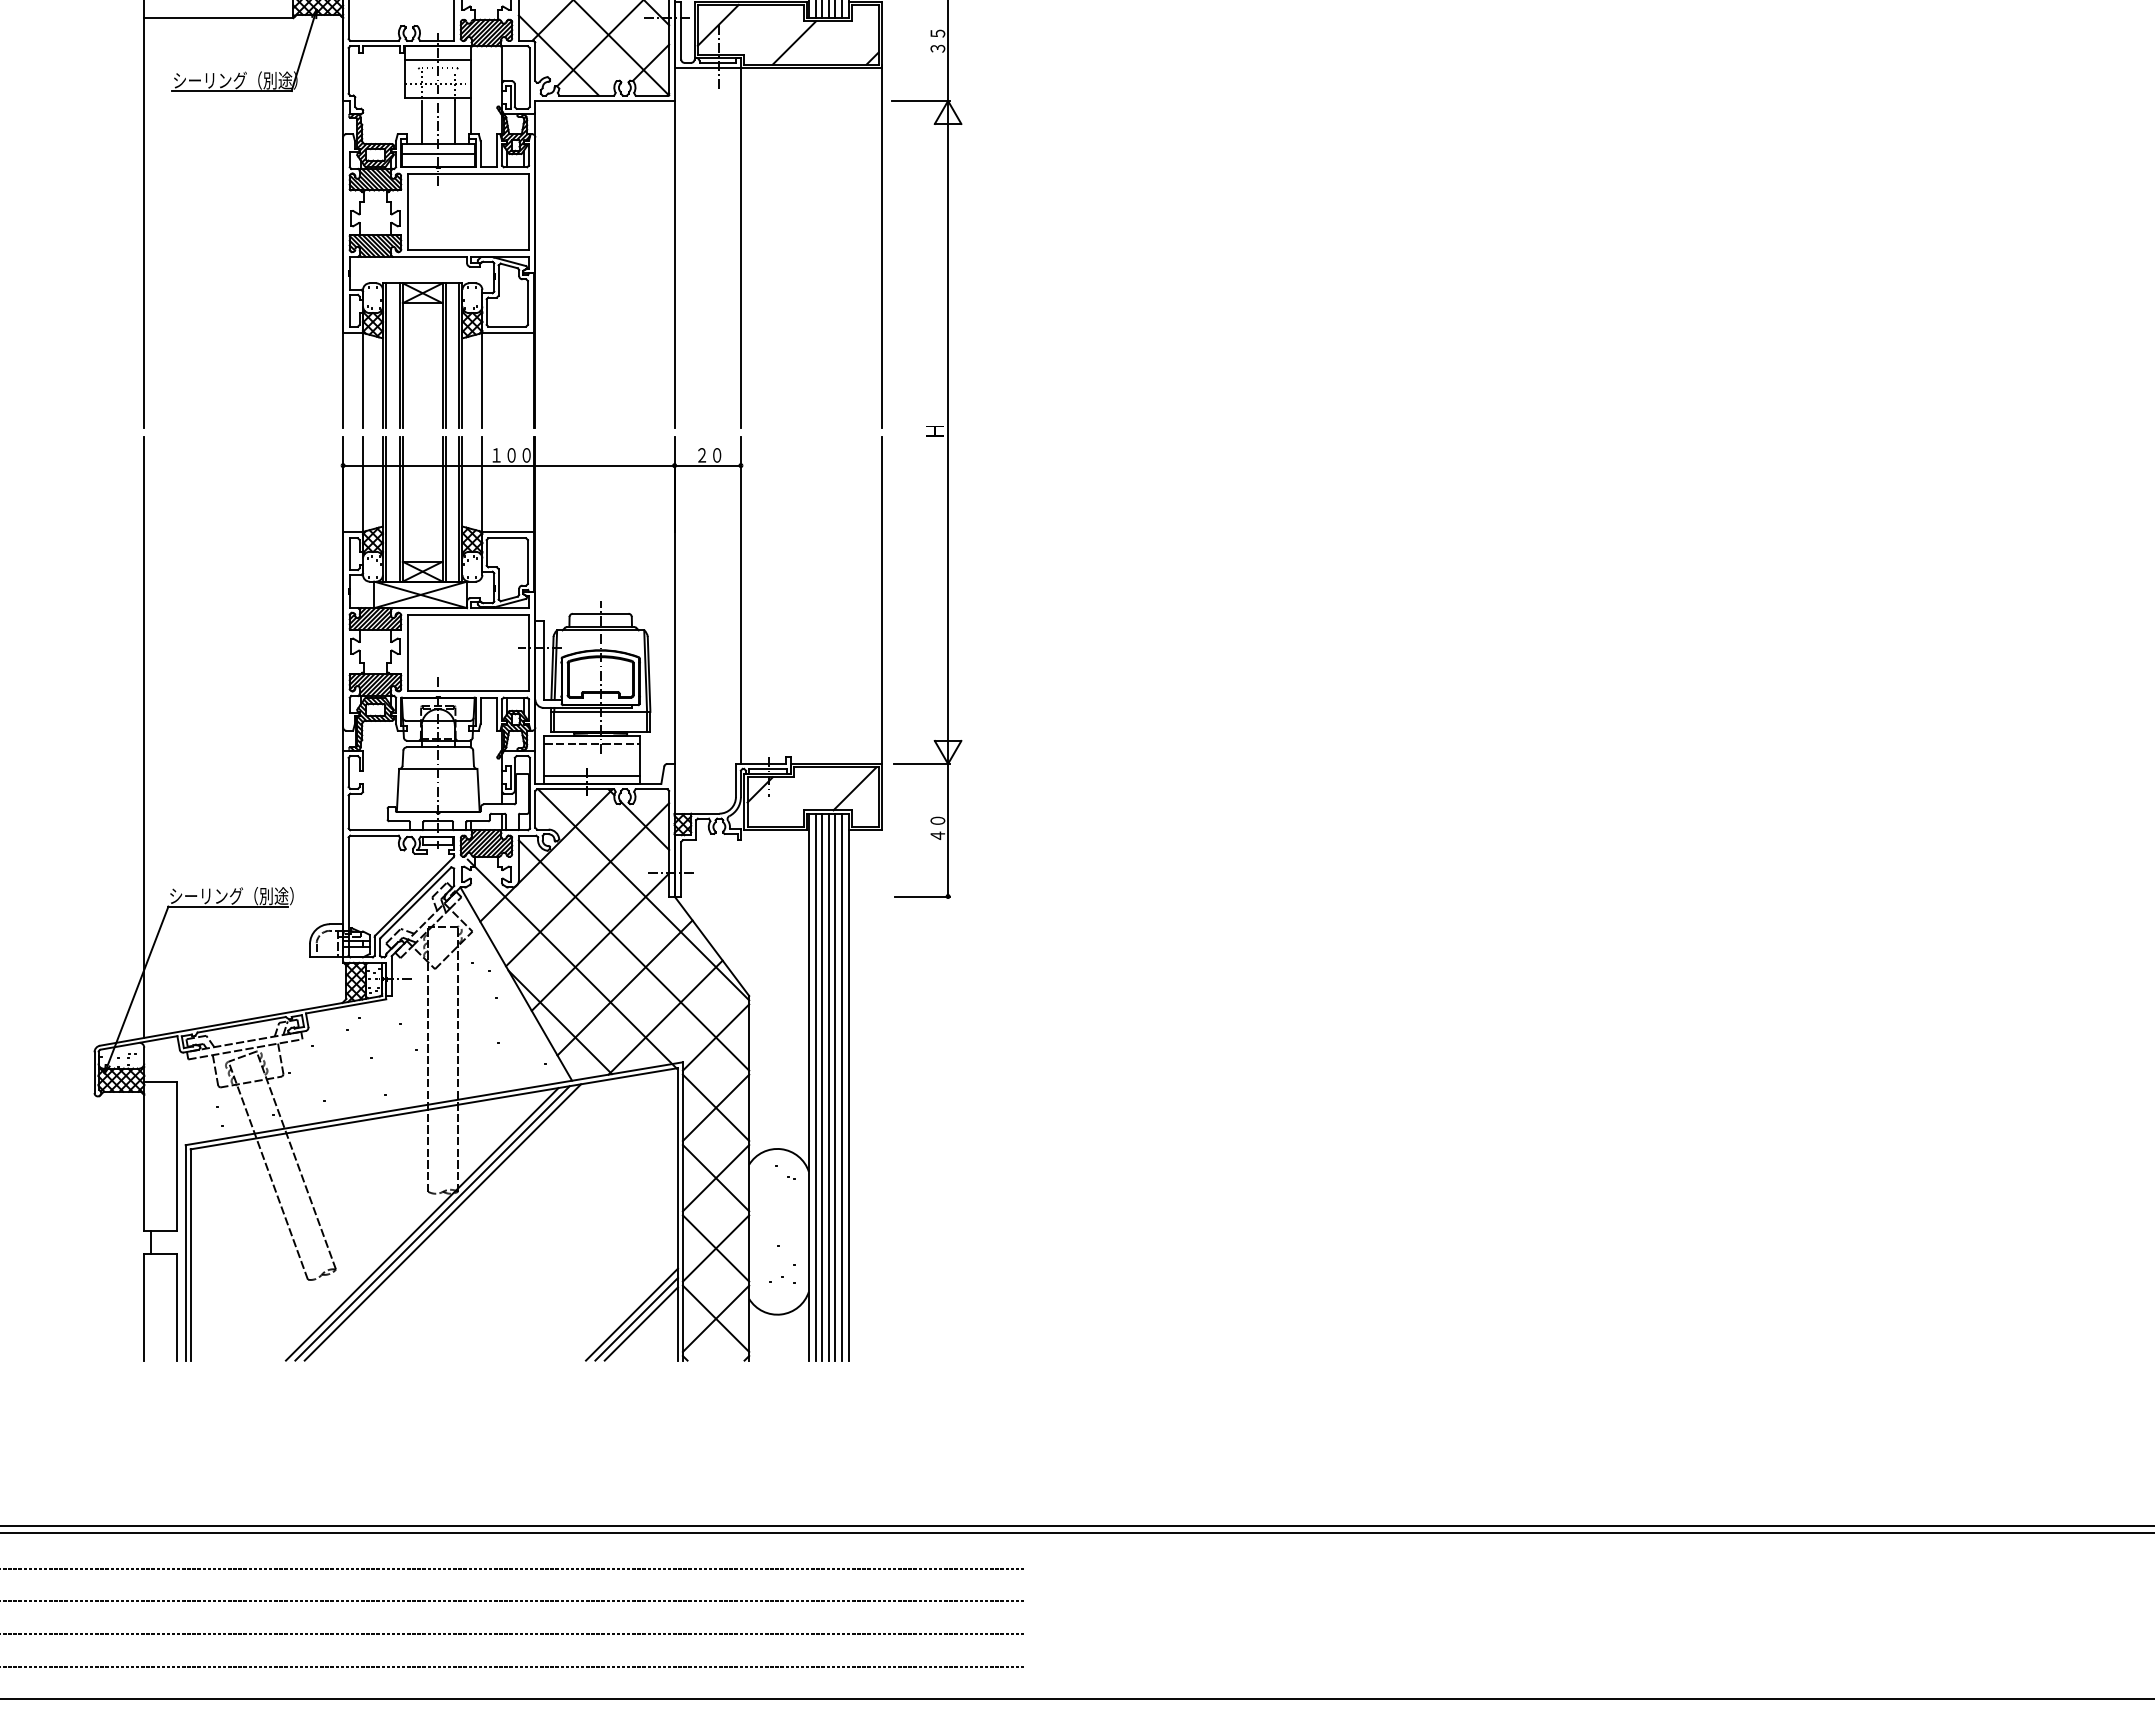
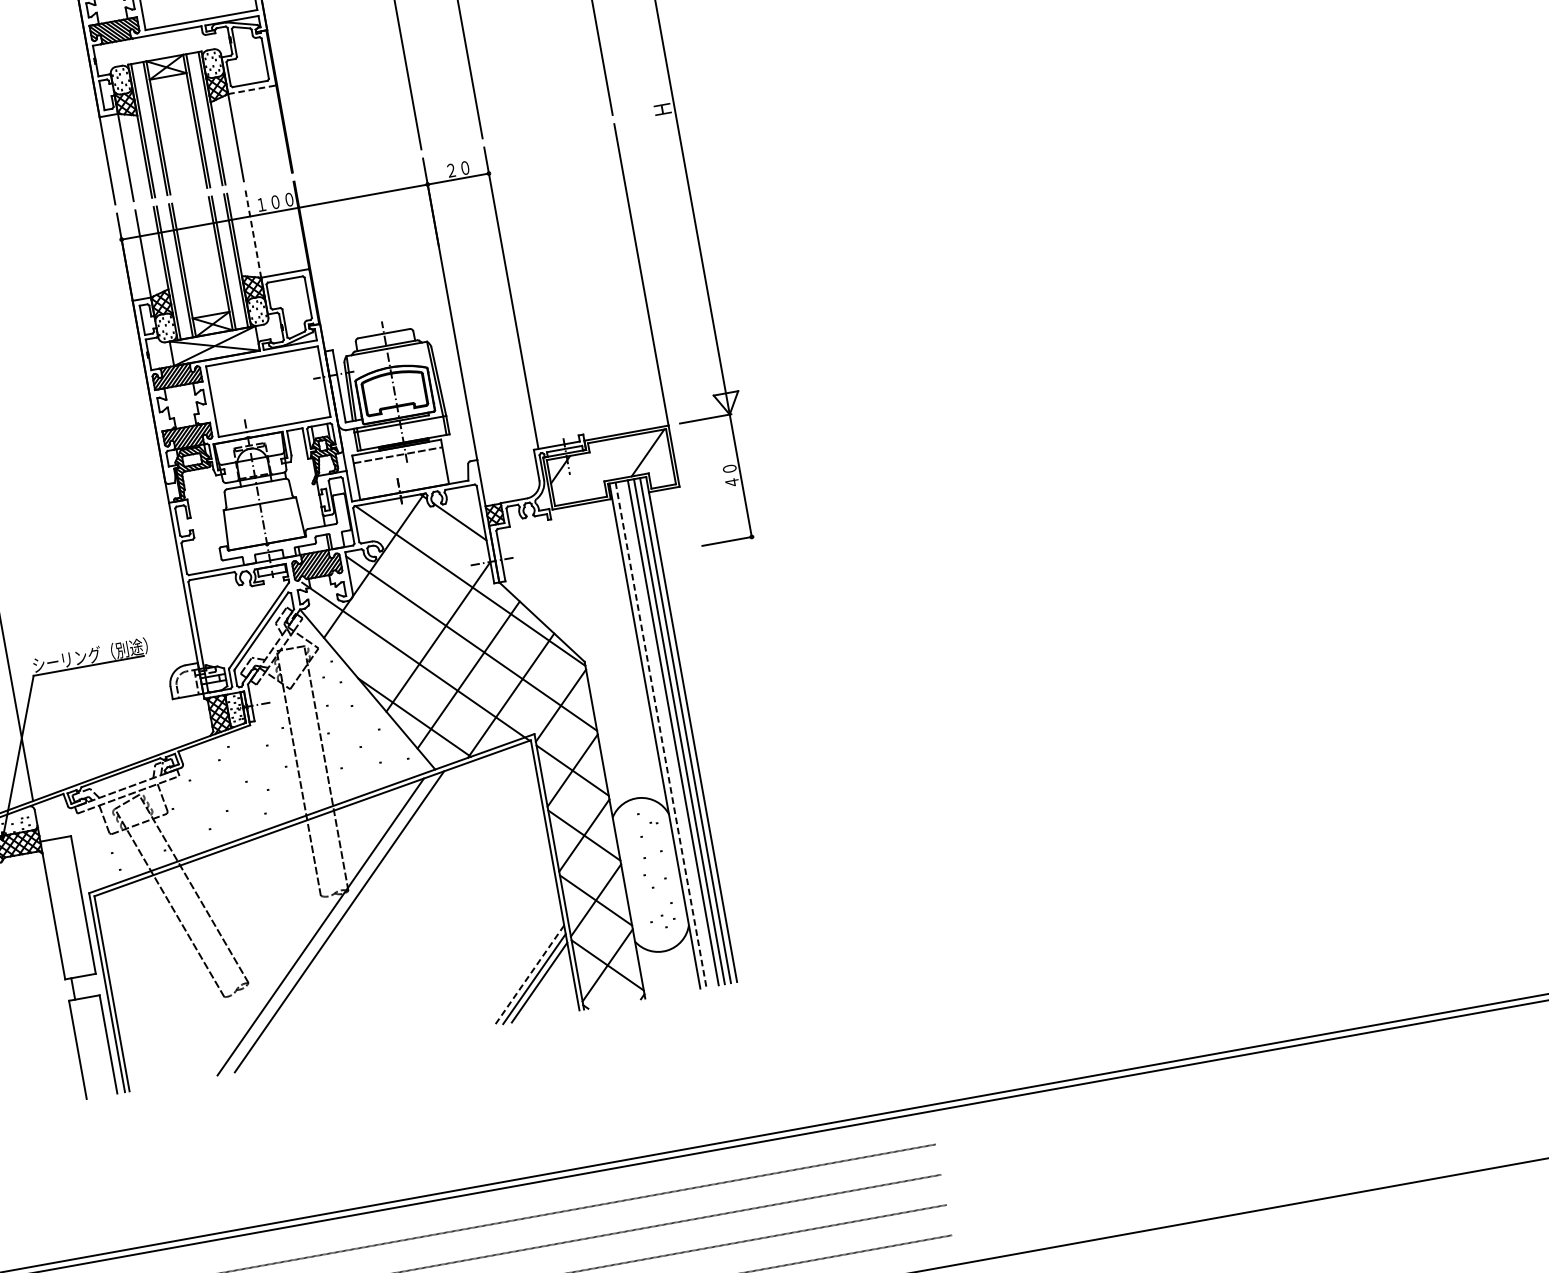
line: (508, 333) -> (252, 90), solid -> dashed
line: (482, 485) -> (253, 234), solid -> dashed
line: (592, 775) -> (403, 484), removed
line: (587, 884) -> (416, 585), removed
line: (822, 1086) -> (667, 733), removed
line: (815, 1087) -> (661, 735), solid -> dashed
line: (432, 1223) -> (330, 924), removed
line: (631, 1315) -> (529, 976), solid -> dashed

